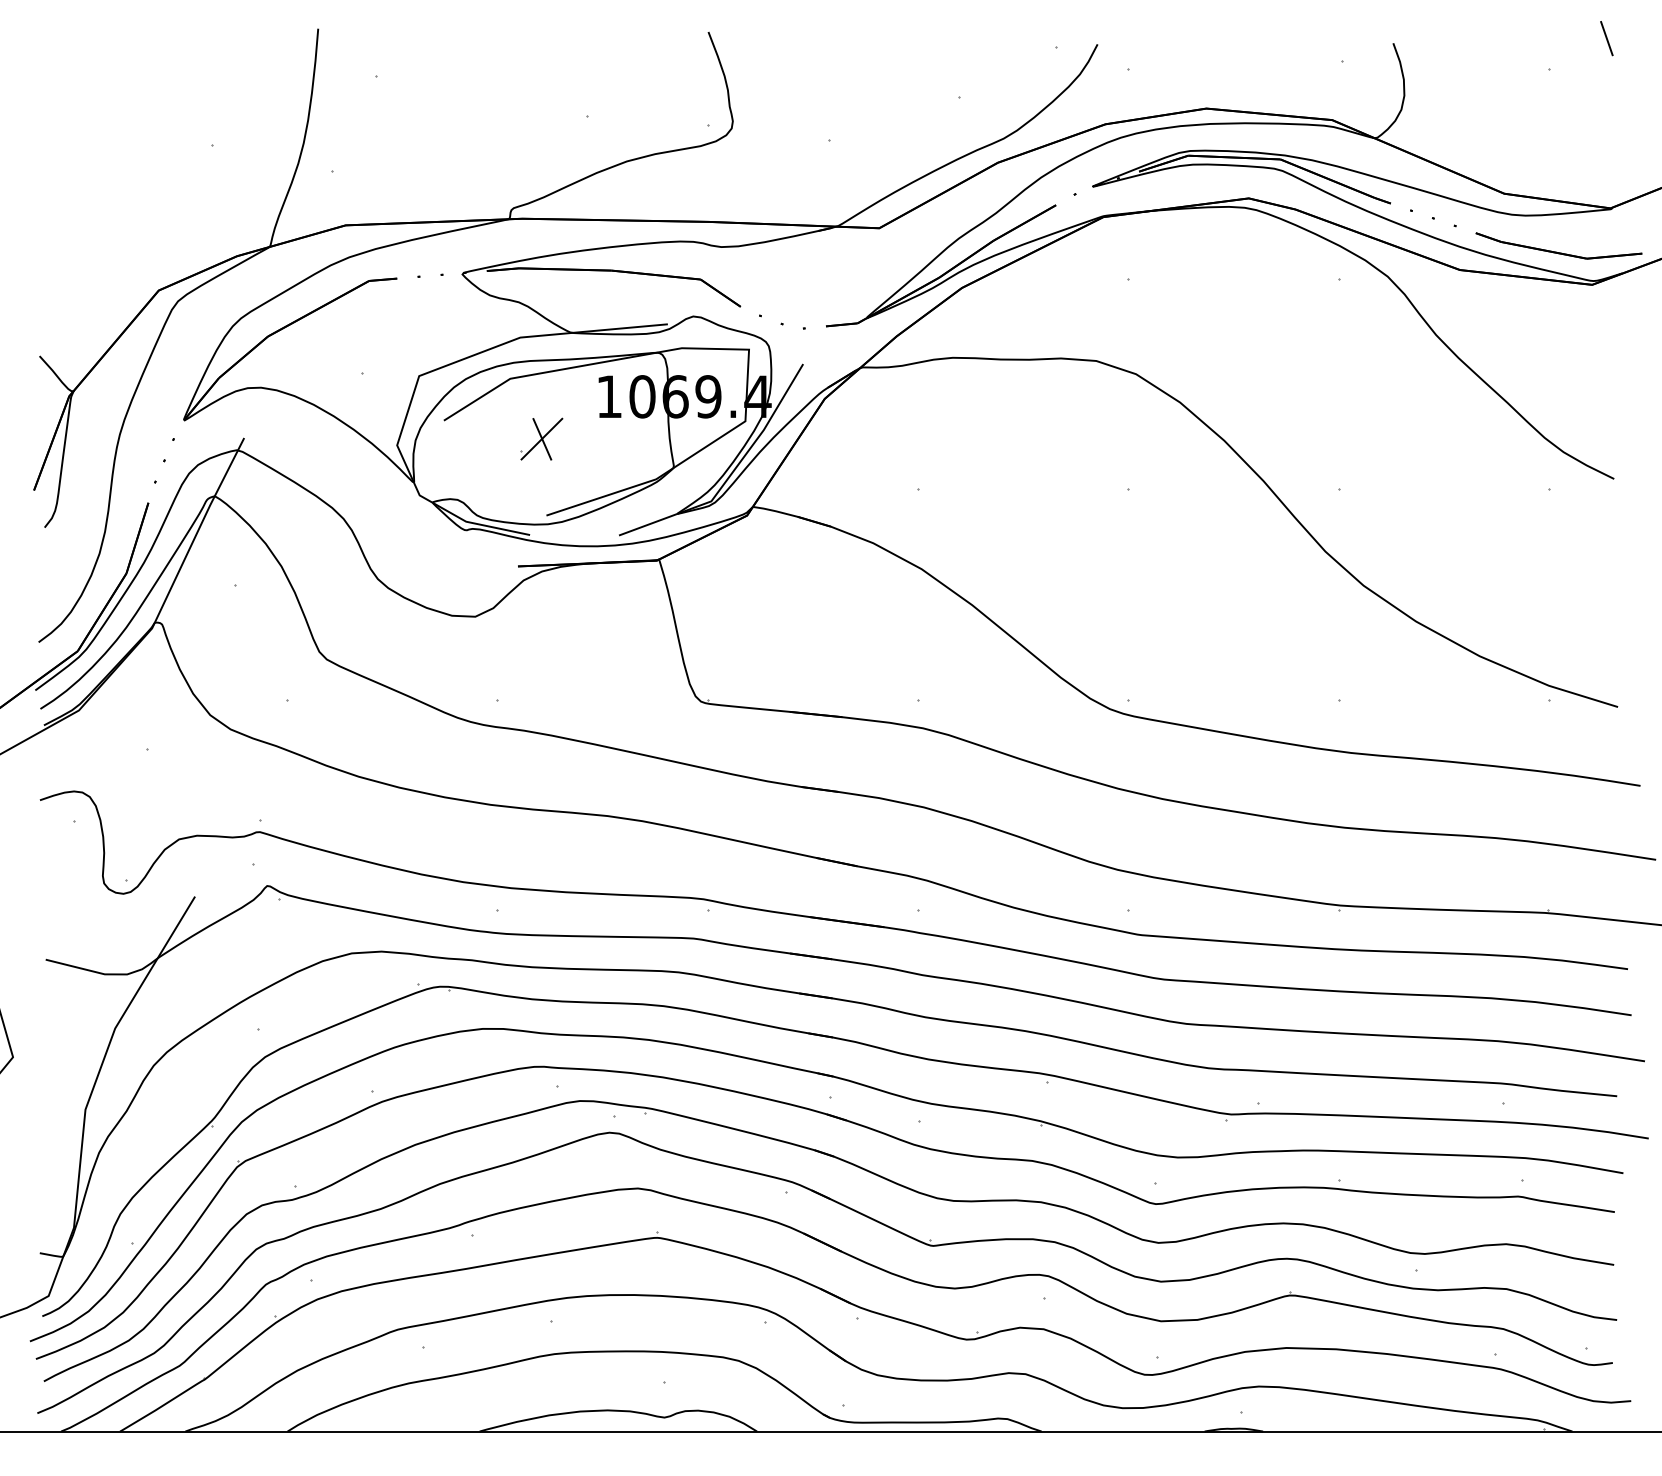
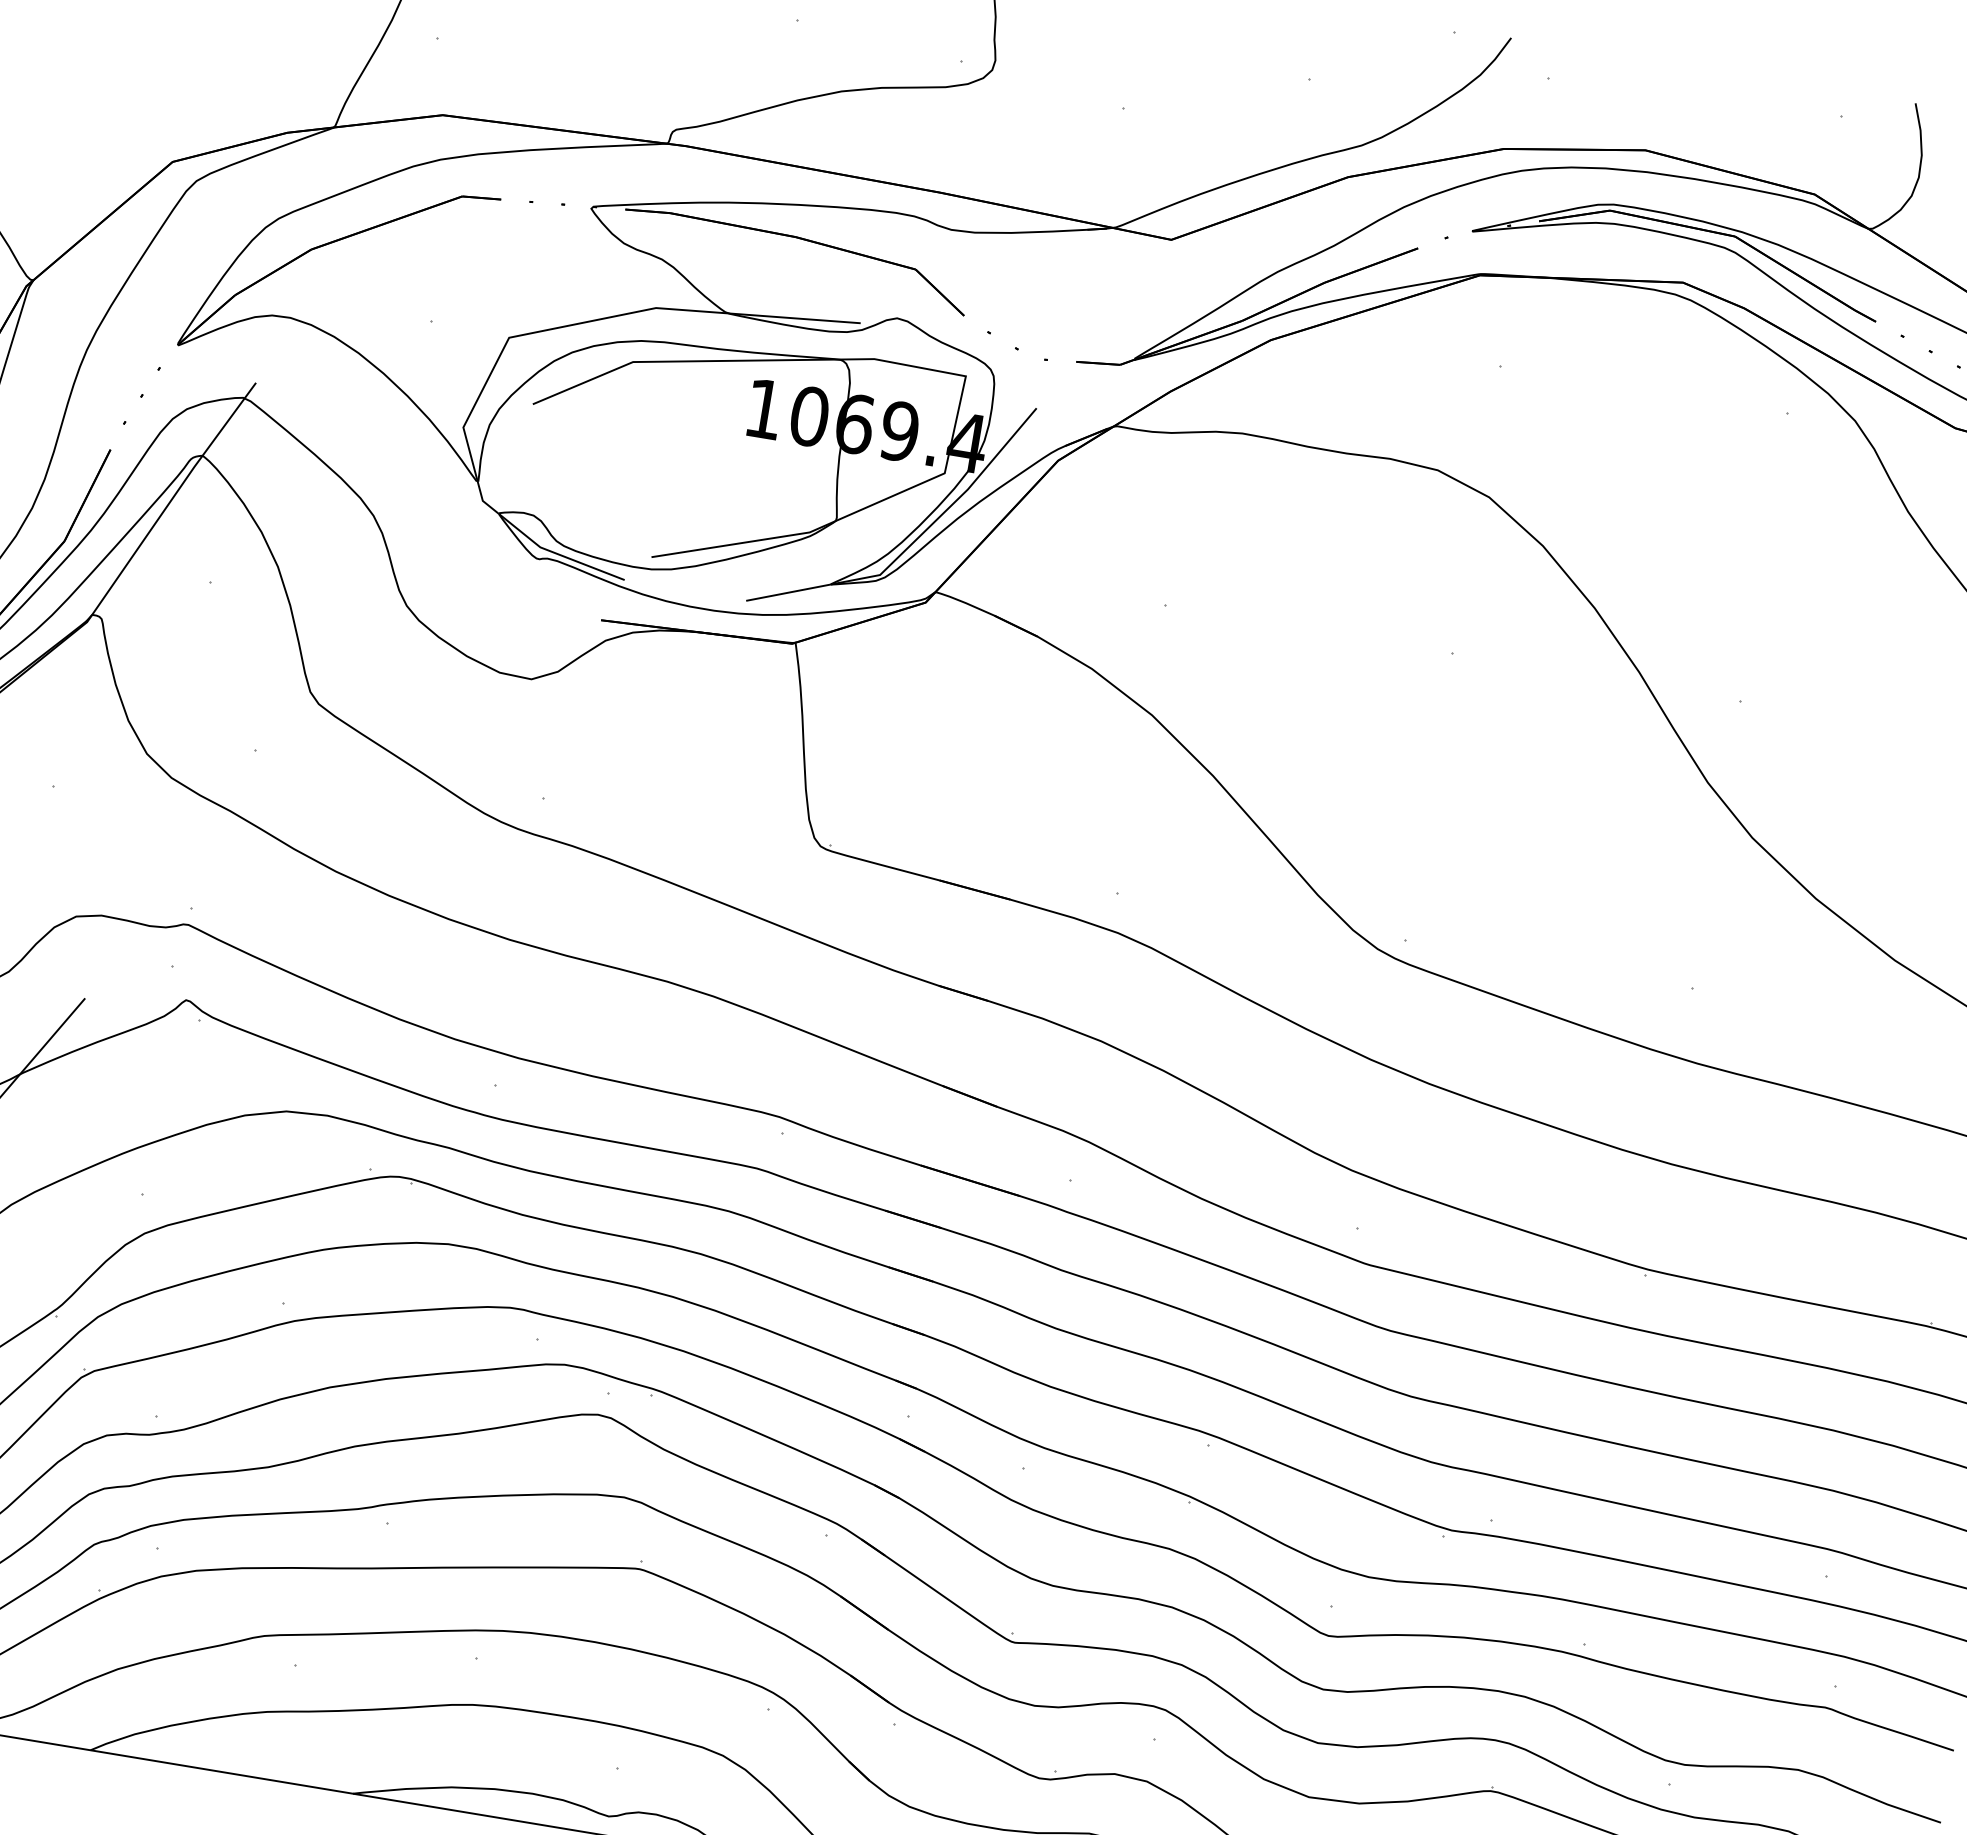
part: (541, 438) -> (662, 450), removed

